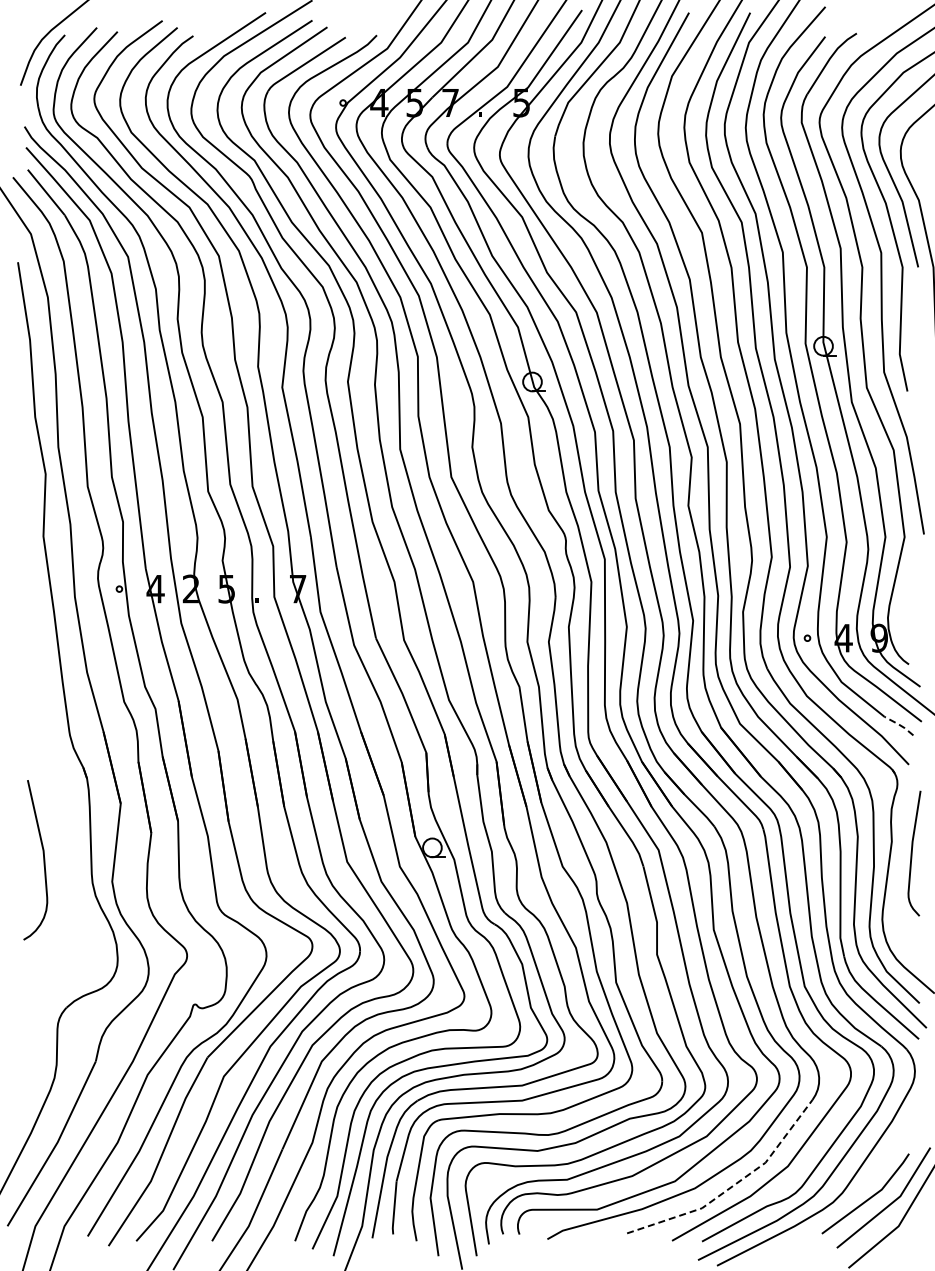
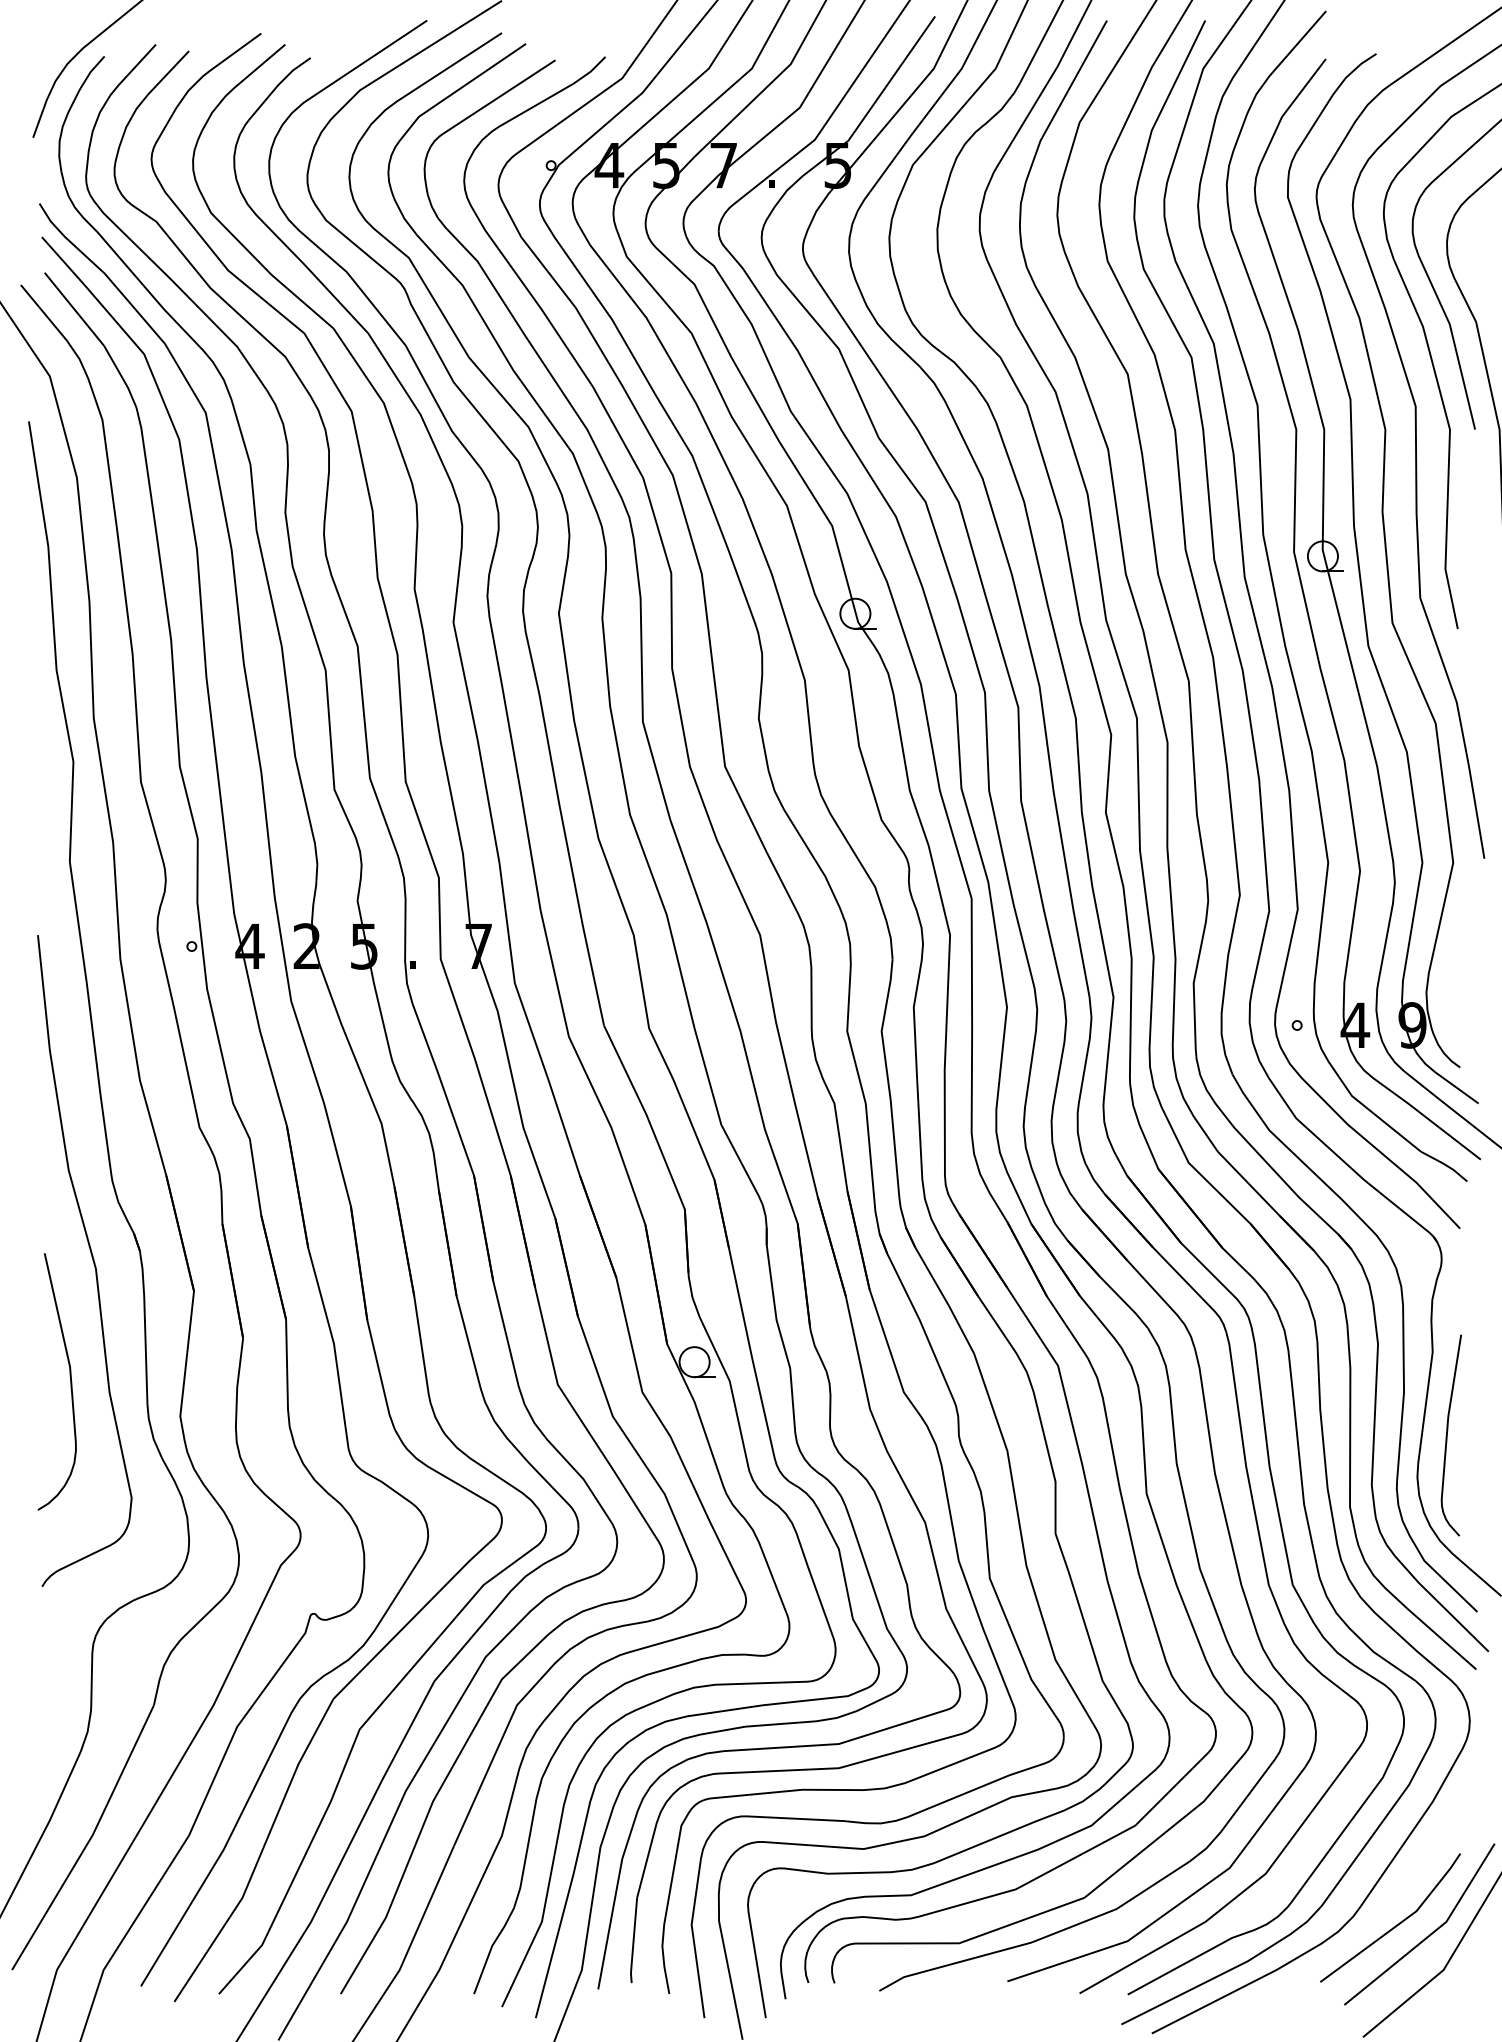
line: (899, 725) -> (1444, 1165), dashed -> solid
curve: (56, 782) -> (90, 1257), added
curve: (912, 853) -> (1448, 1435), moved
line: (733, 1185) -> (1178, 1904), dashed -> solid

